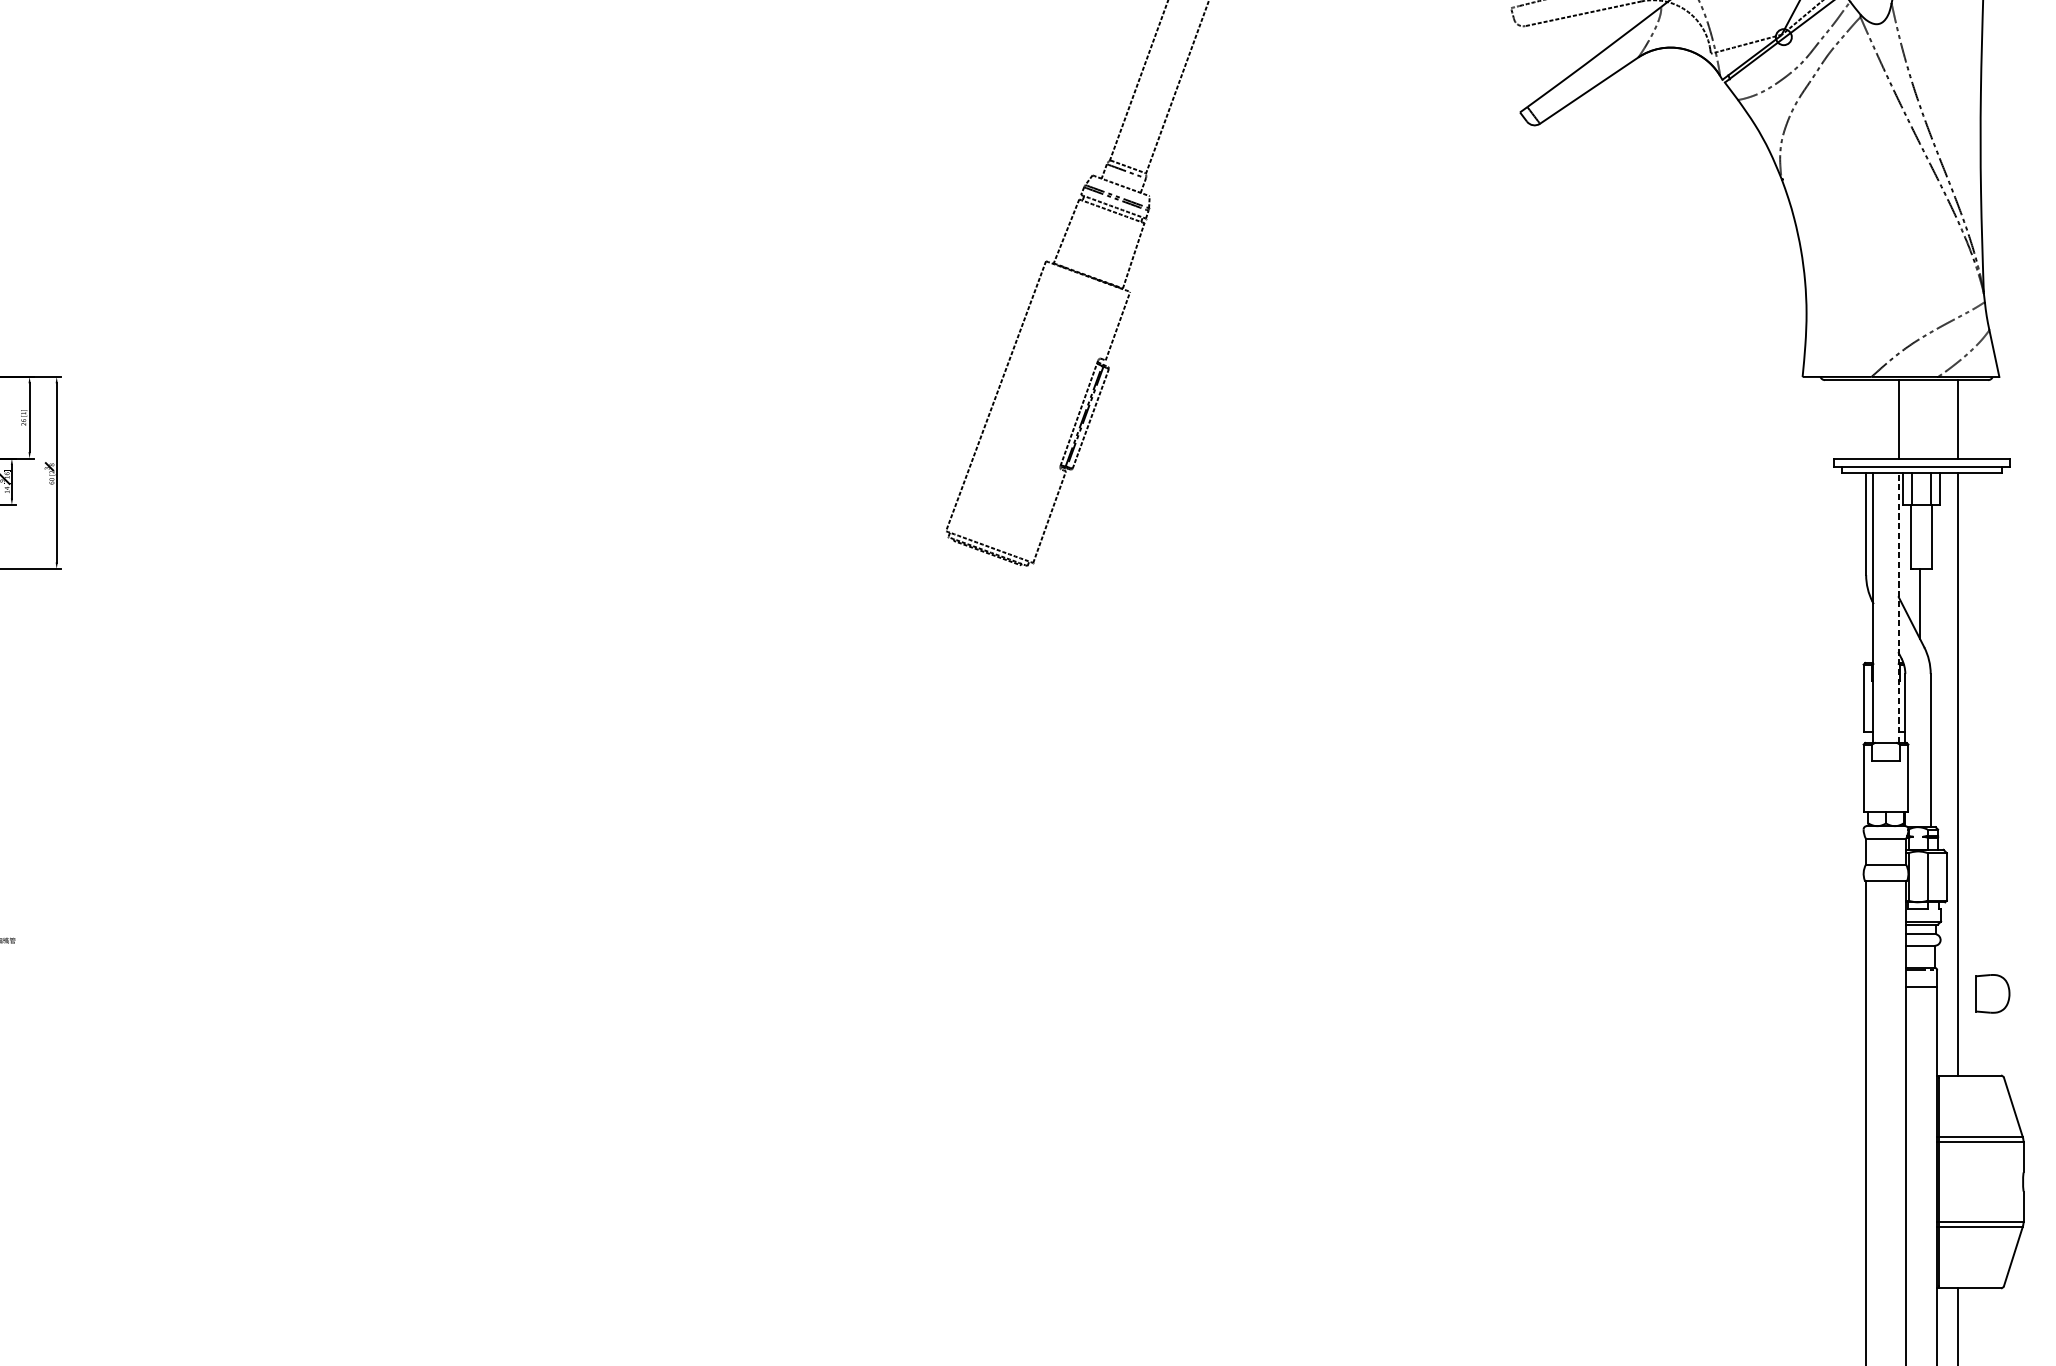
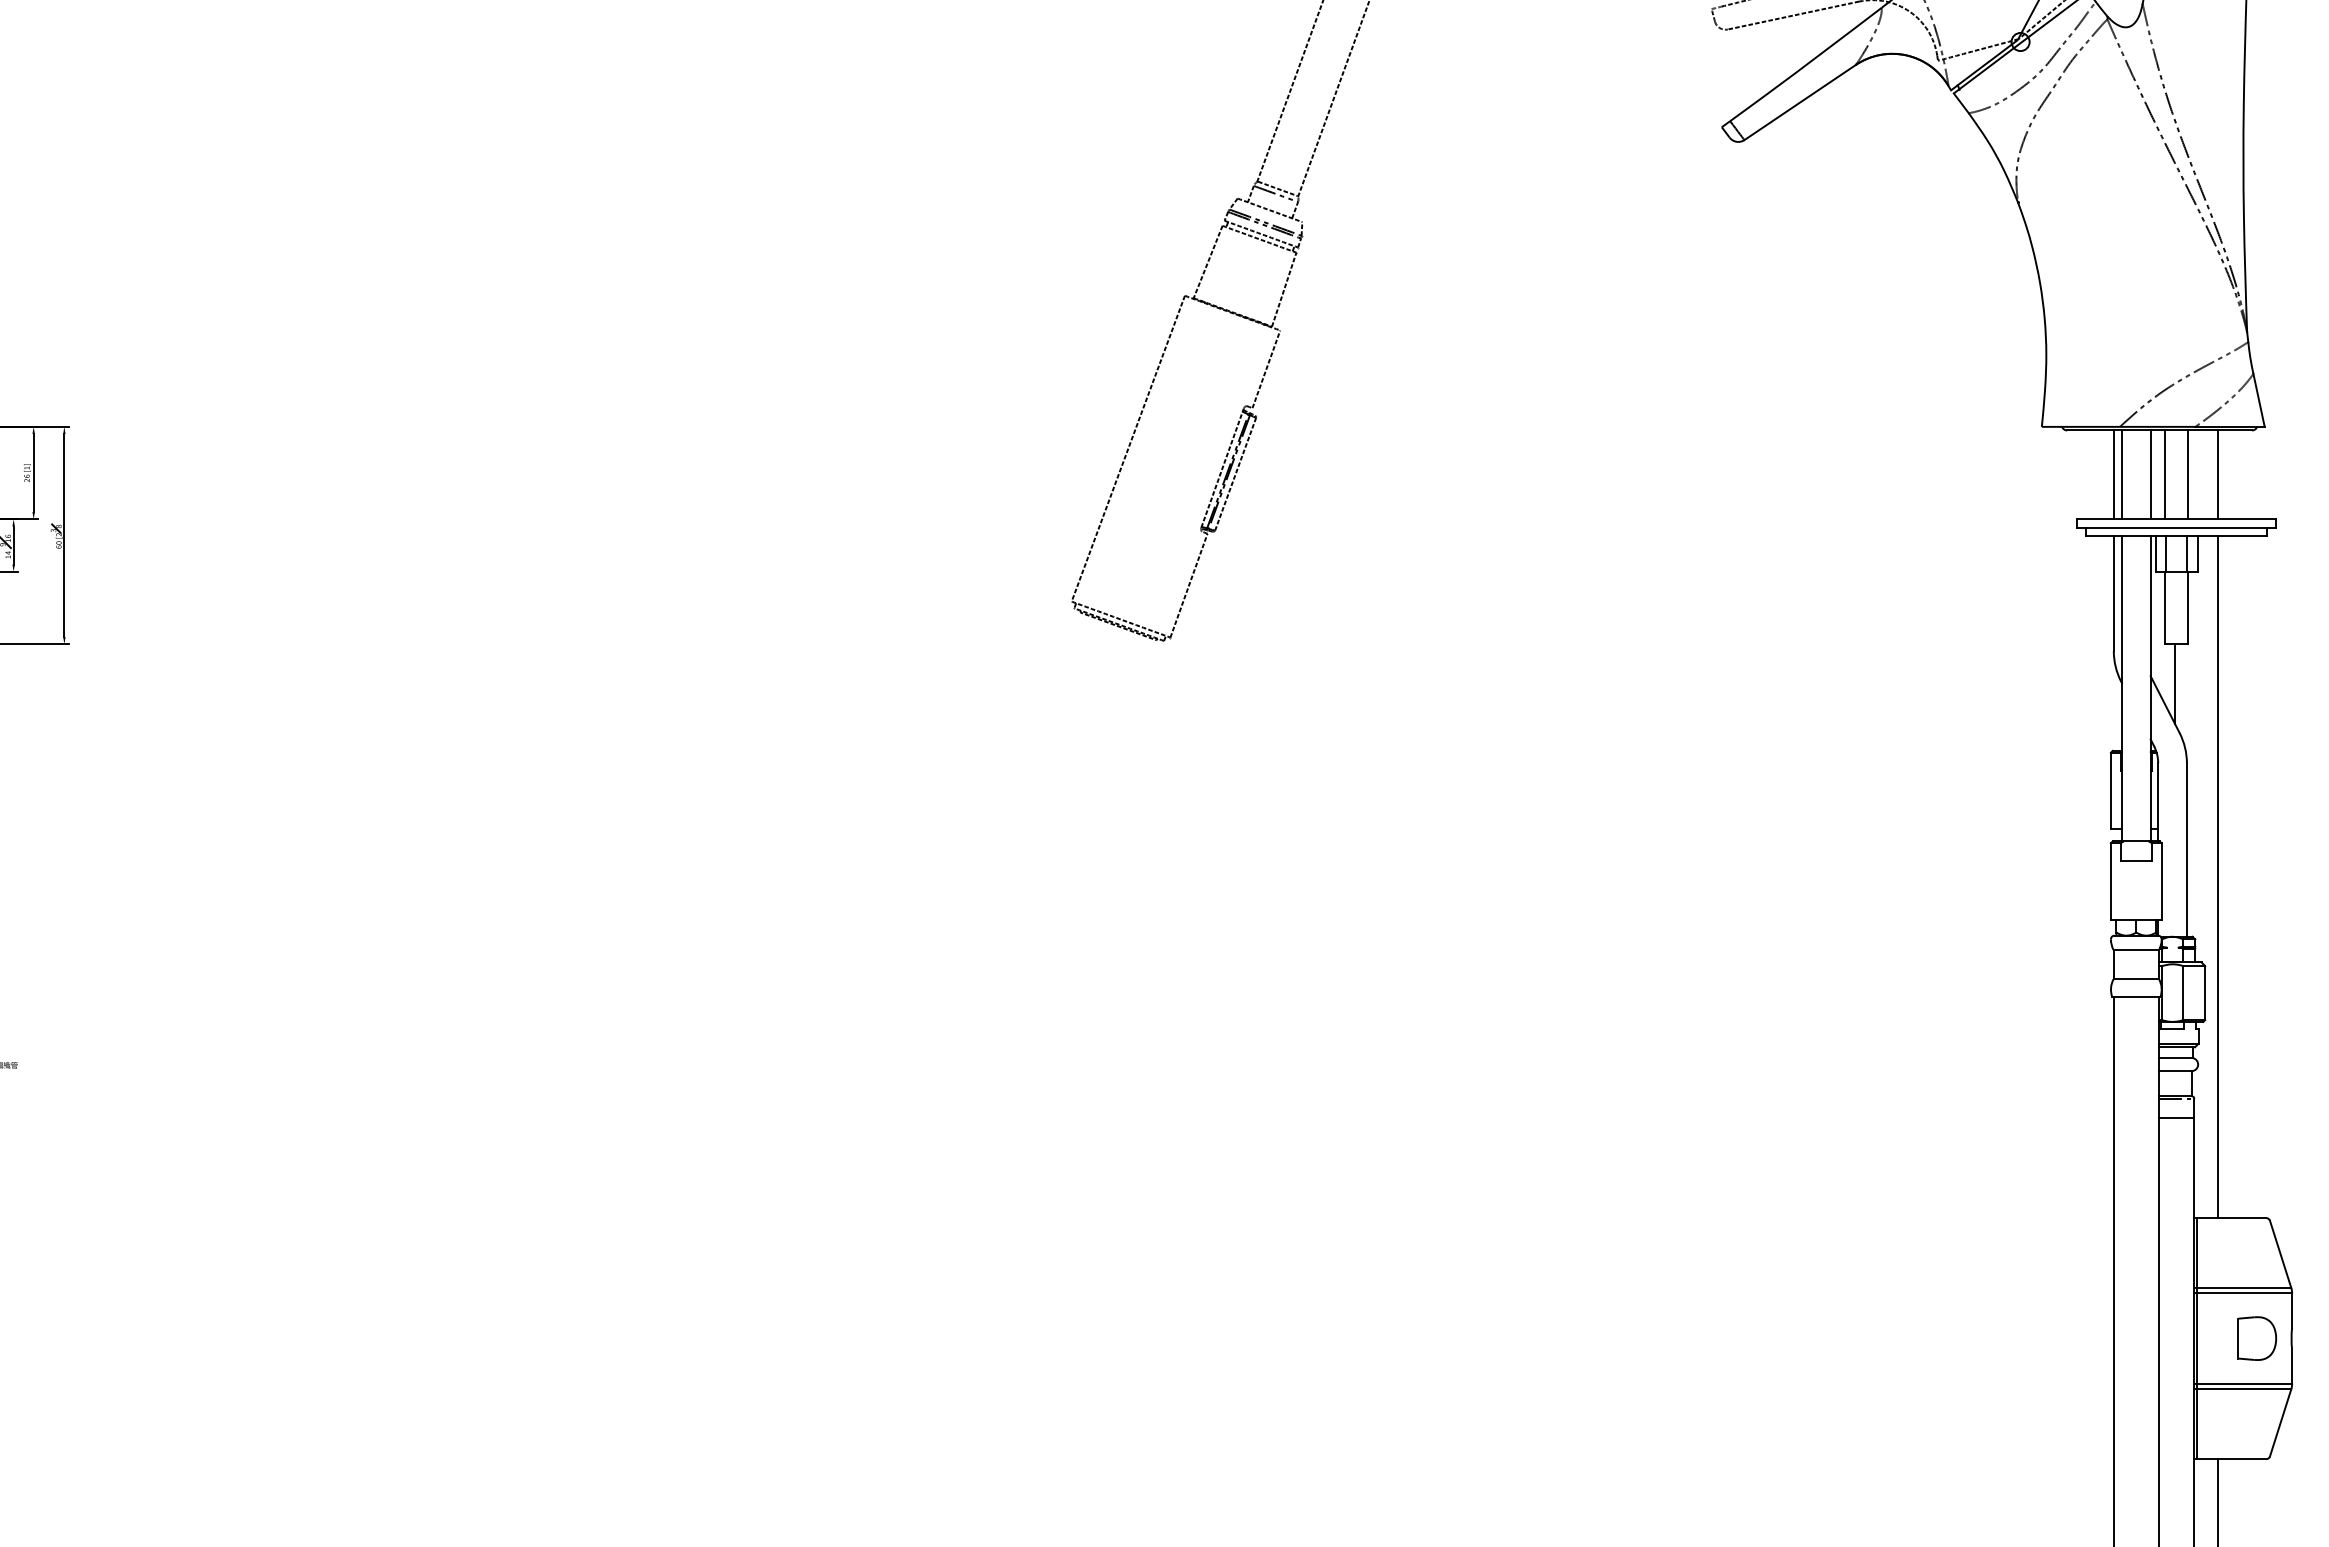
line: (1865, 419) -> (2113, 474), added
line: (1872, 419) -> (2121, 474), added
line: (1911, 419) -> (2165, 474), added
line: (1932, 419) -> (2188, 474), added
line: (1898, 607) -> (2150, 688), dashed -> solid
part: (1993, 993) -> (2257, 1338), moved

